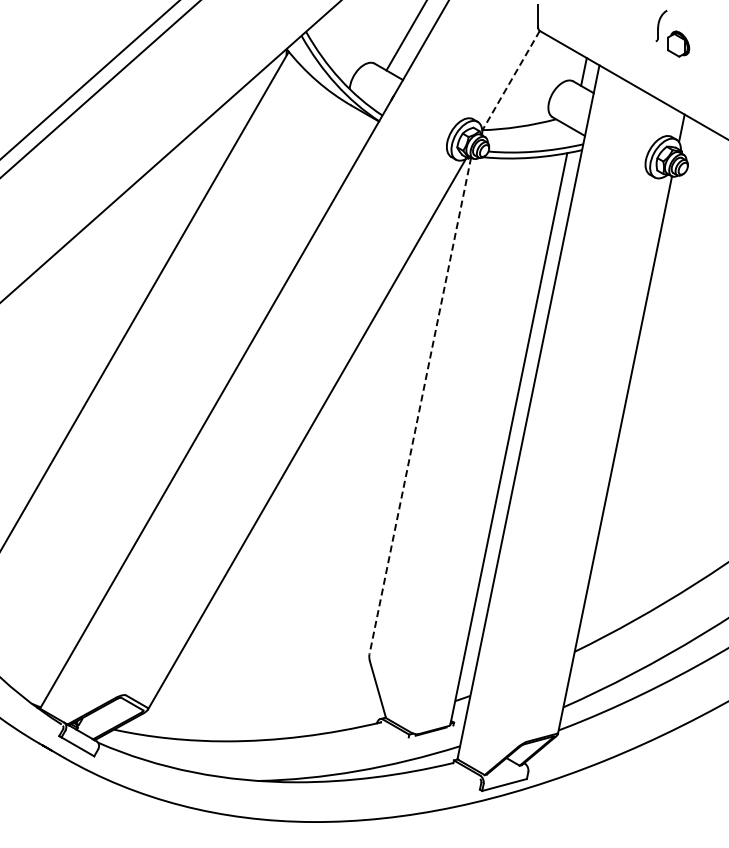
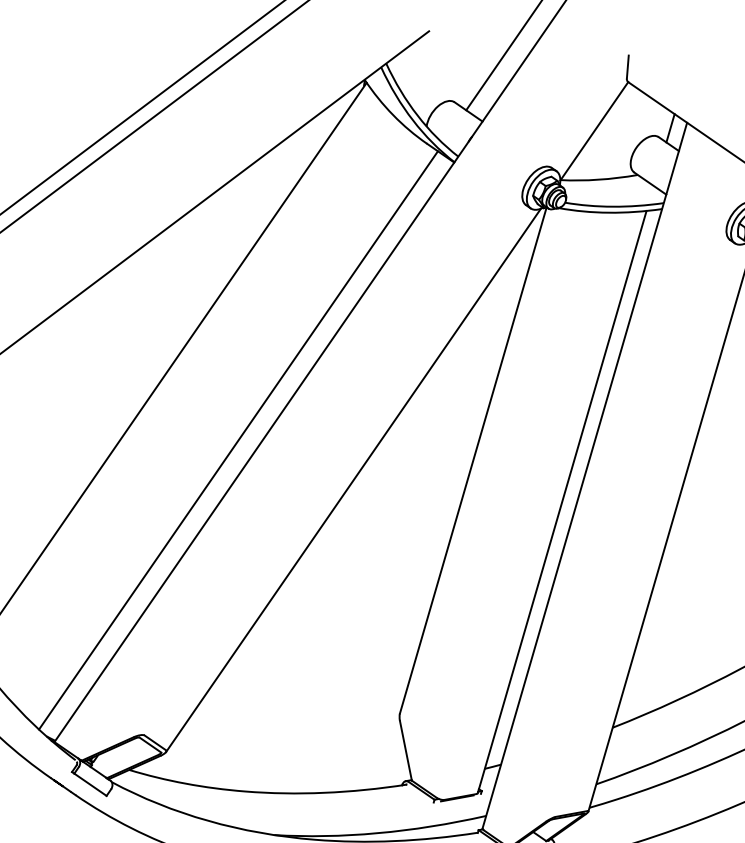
line: (511, 80) -> (594, 131), dashed -> solid
line: (193, 404) -> (238, 439), added
line: (420, 406) -> (473, 460), dashed -> solid

